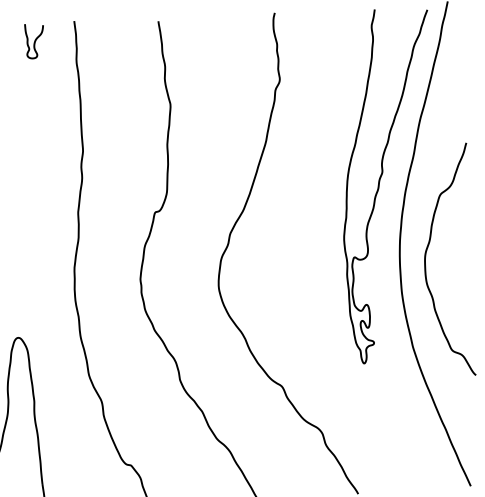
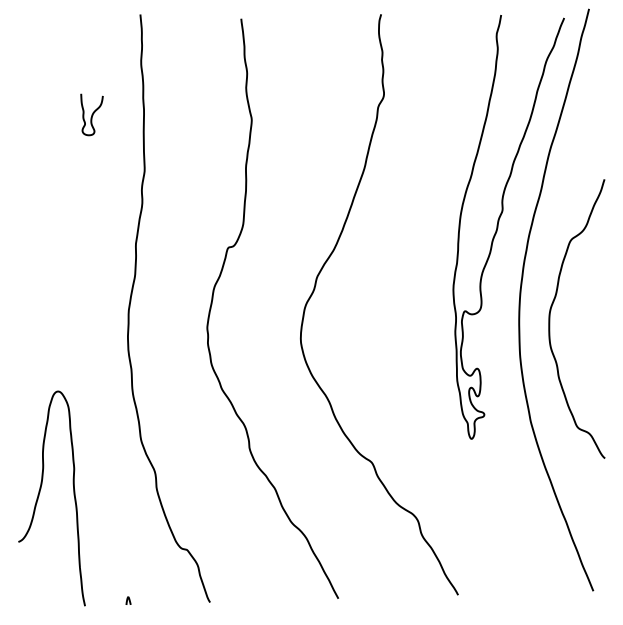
curve: (34, 41) -> (91, 114), moved

